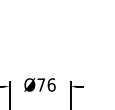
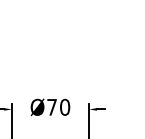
text: (51, 84) -> (64, 106), Ø76 -> Ø70

